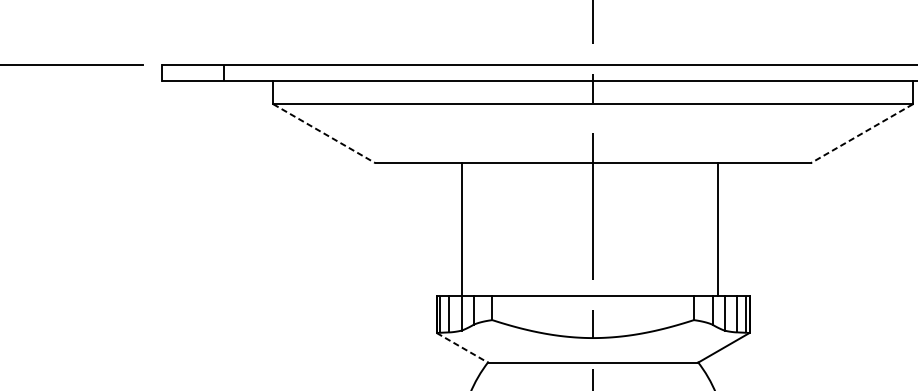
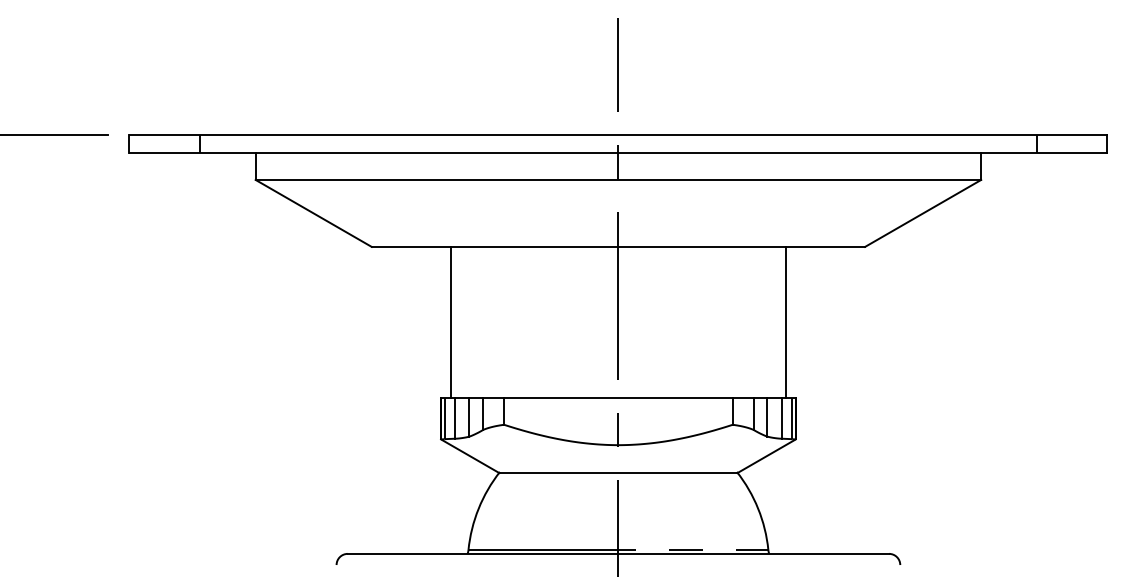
line: (325, 133) -> (314, 213), dashed -> solid
line: (861, 133) -> (922, 213), dashed -> solid
line: (462, 229) -> (451, 321), moved
line: (717, 229) -> (785, 321), moved
line: (462, 348) -> (470, 456), dashed -> solid

